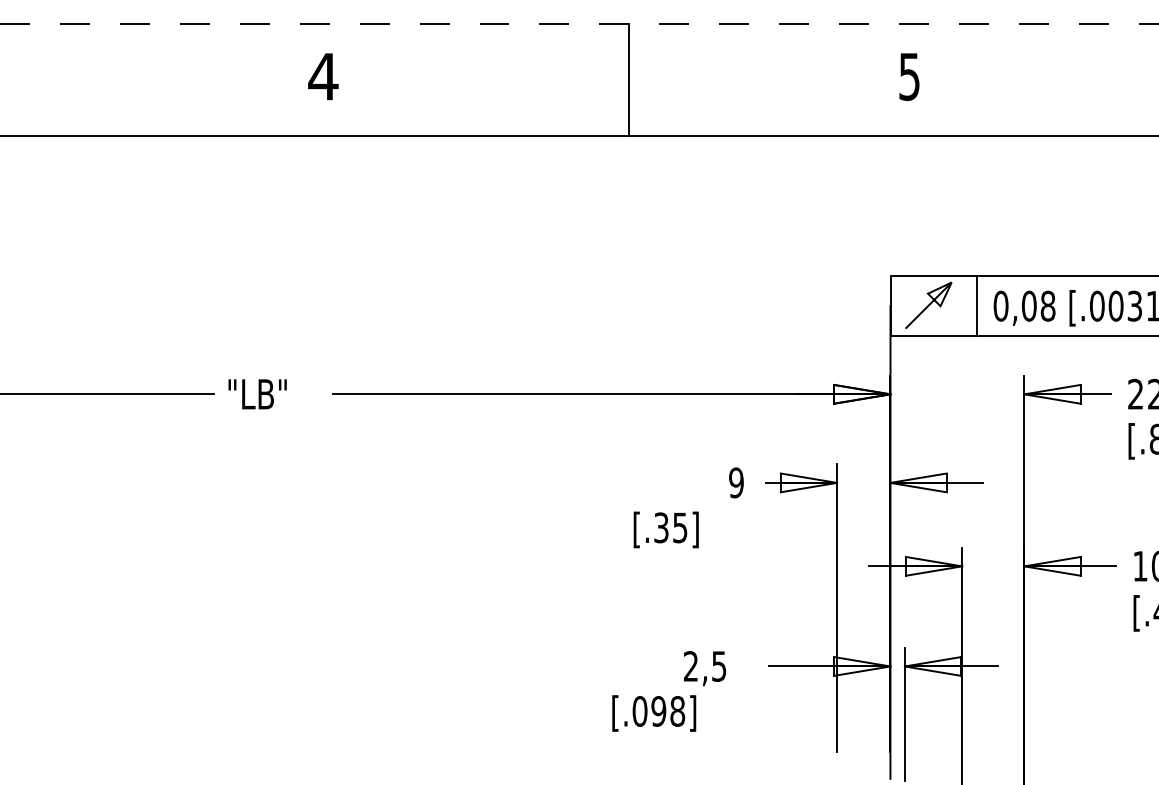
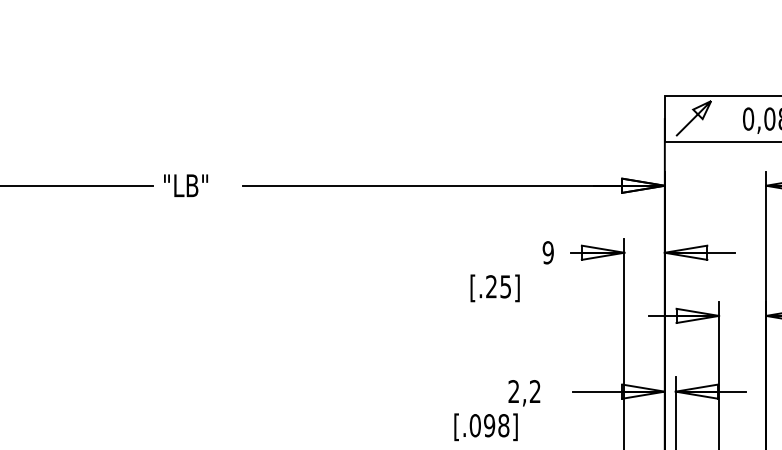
line: (976, 306) -> (729, 119), removed
text: (661, 527) -> (491, 286), [.35] -> [.25]
text: (719, 666) -> (535, 391), 2,5 -> 2,2

